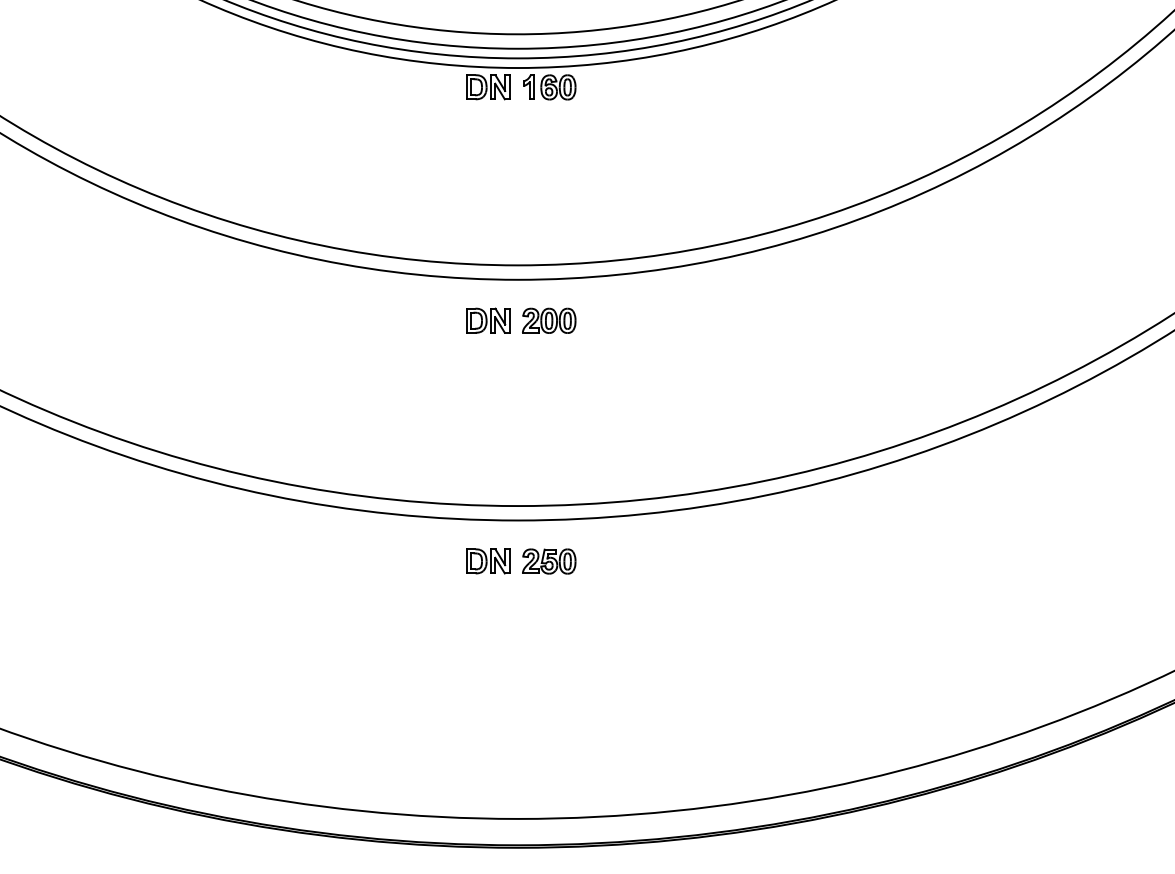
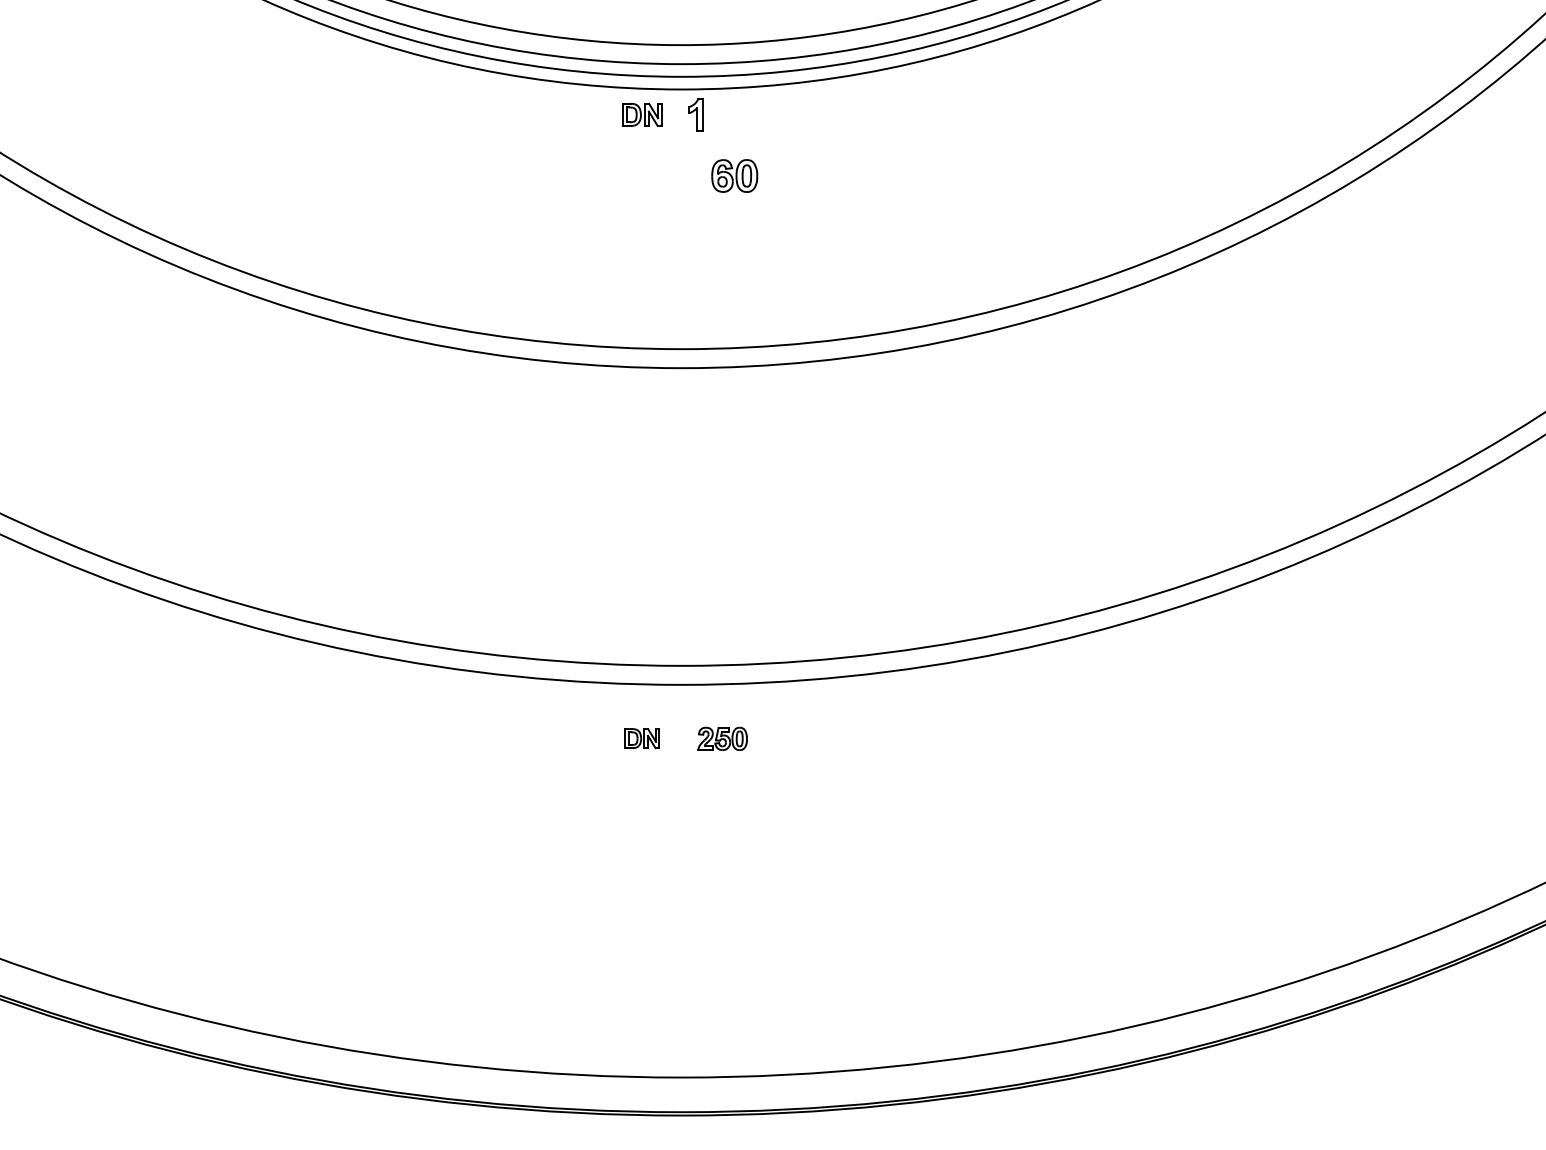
part: (488, 87) -> (642, 114), size x0.7
part: (558, 87) -> (734, 175), moved
part: (488, 320) -> (642, 421), removed
part: (549, 321) -> (722, 422), removed
part: (488, 561) -> (642, 738), size x0.6
part: (549, 561) -> (722, 738), size x0.7

